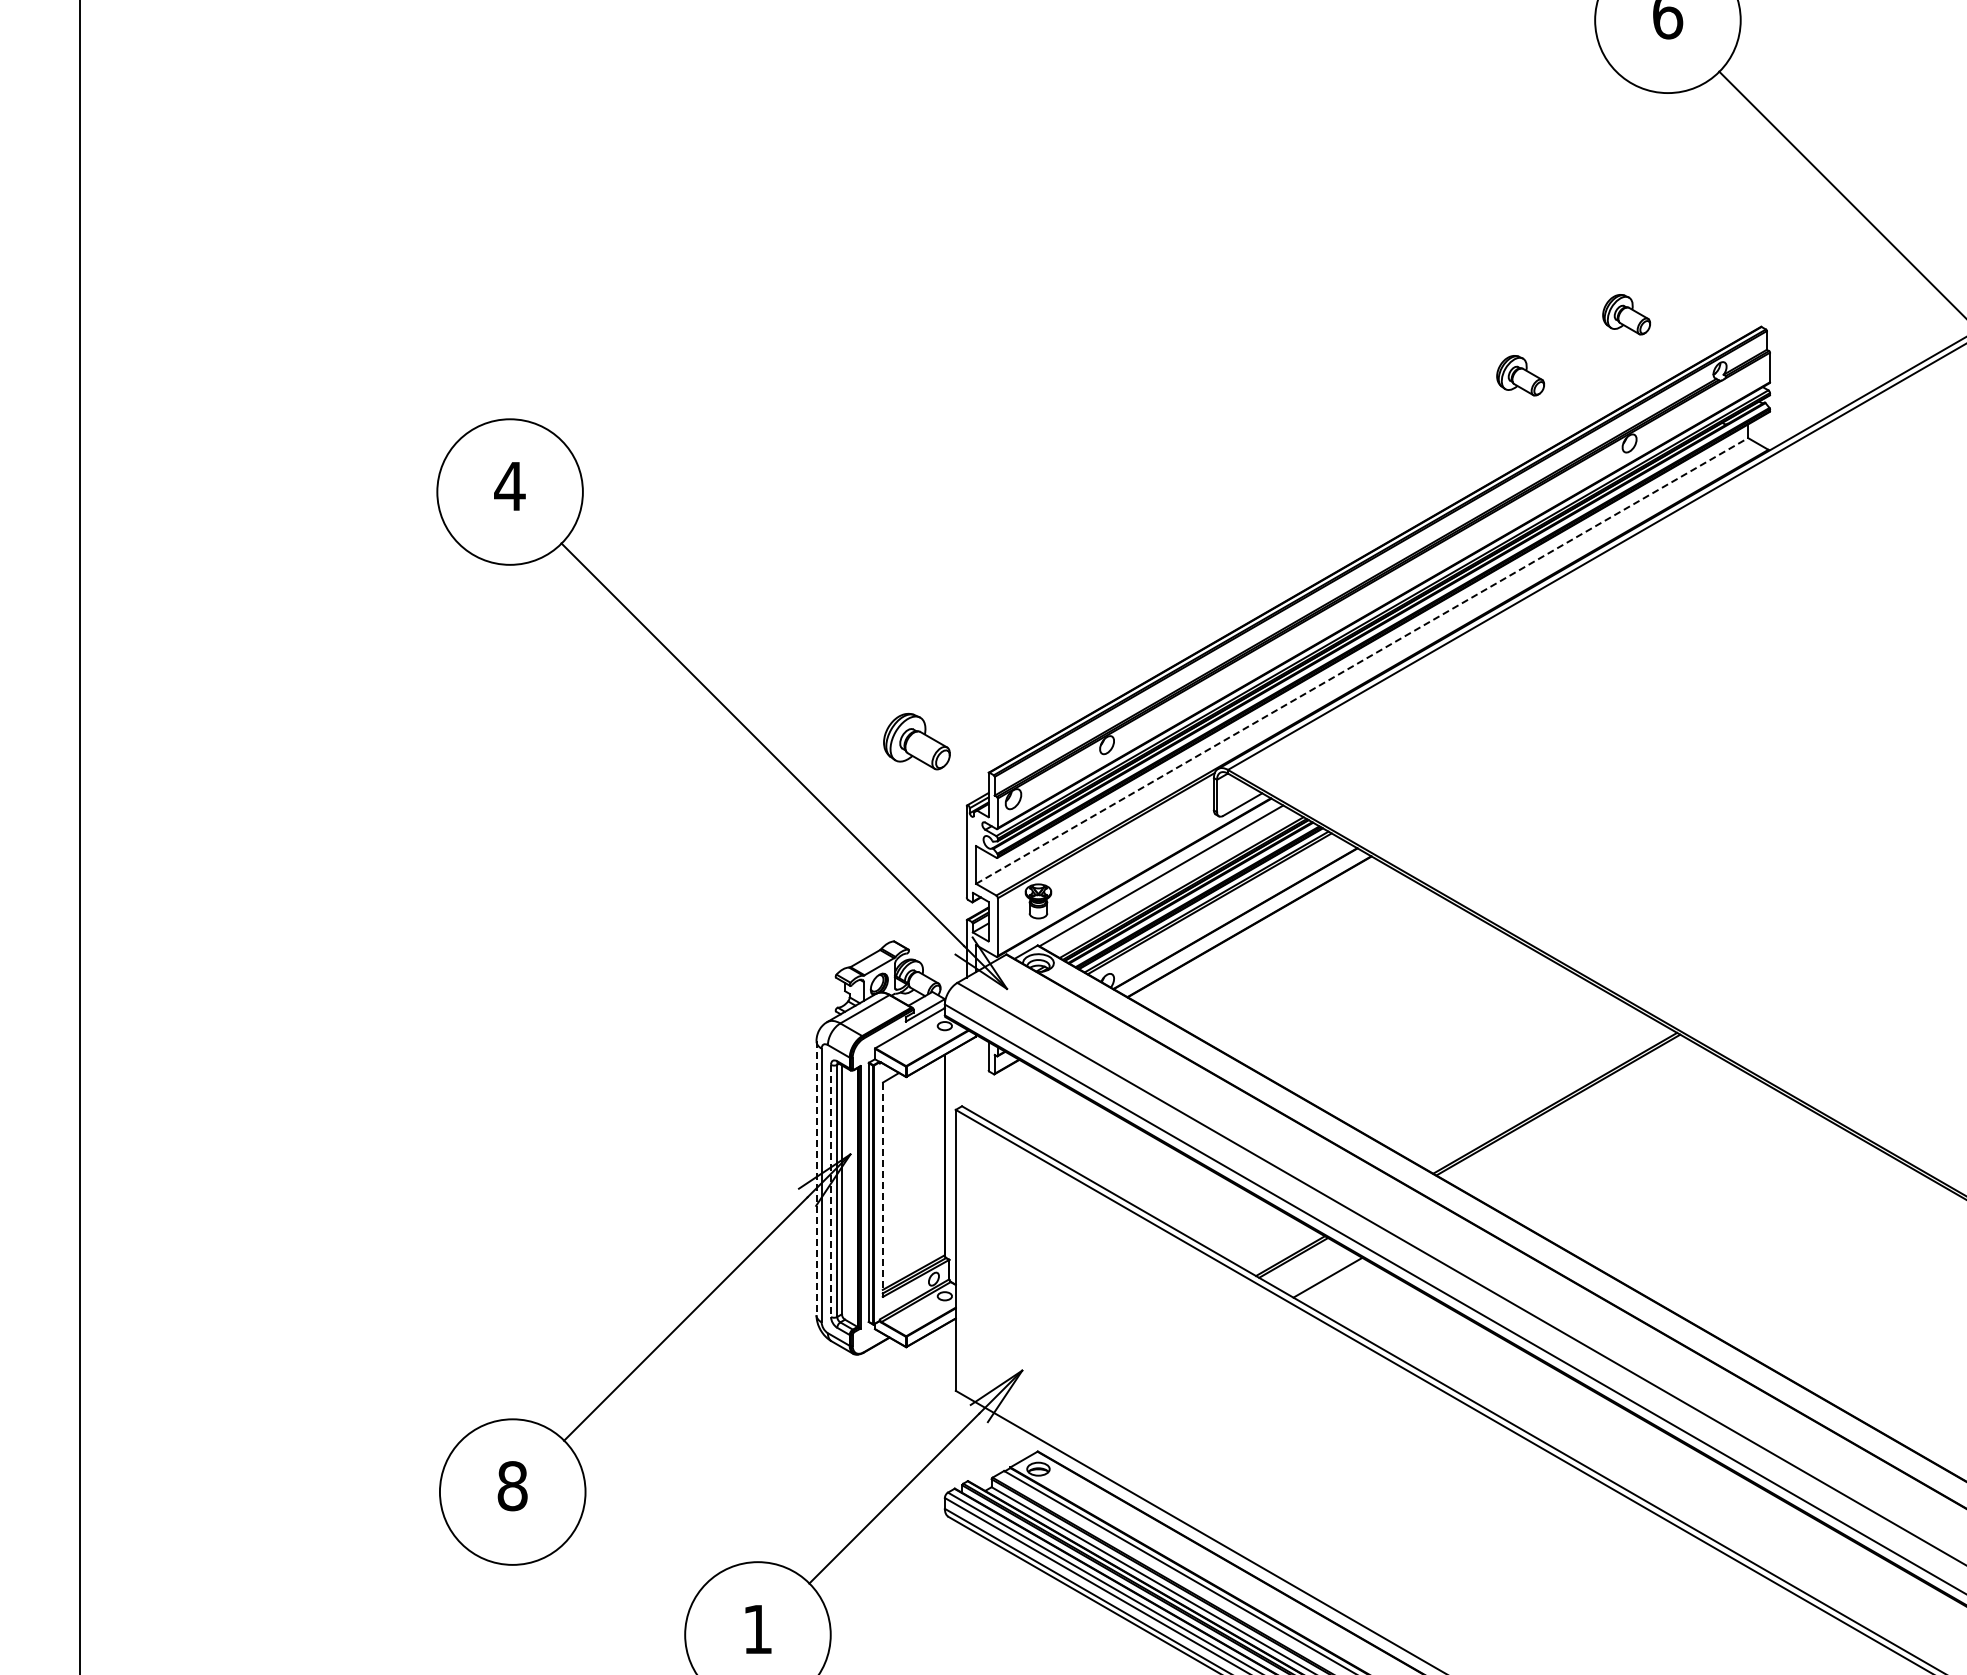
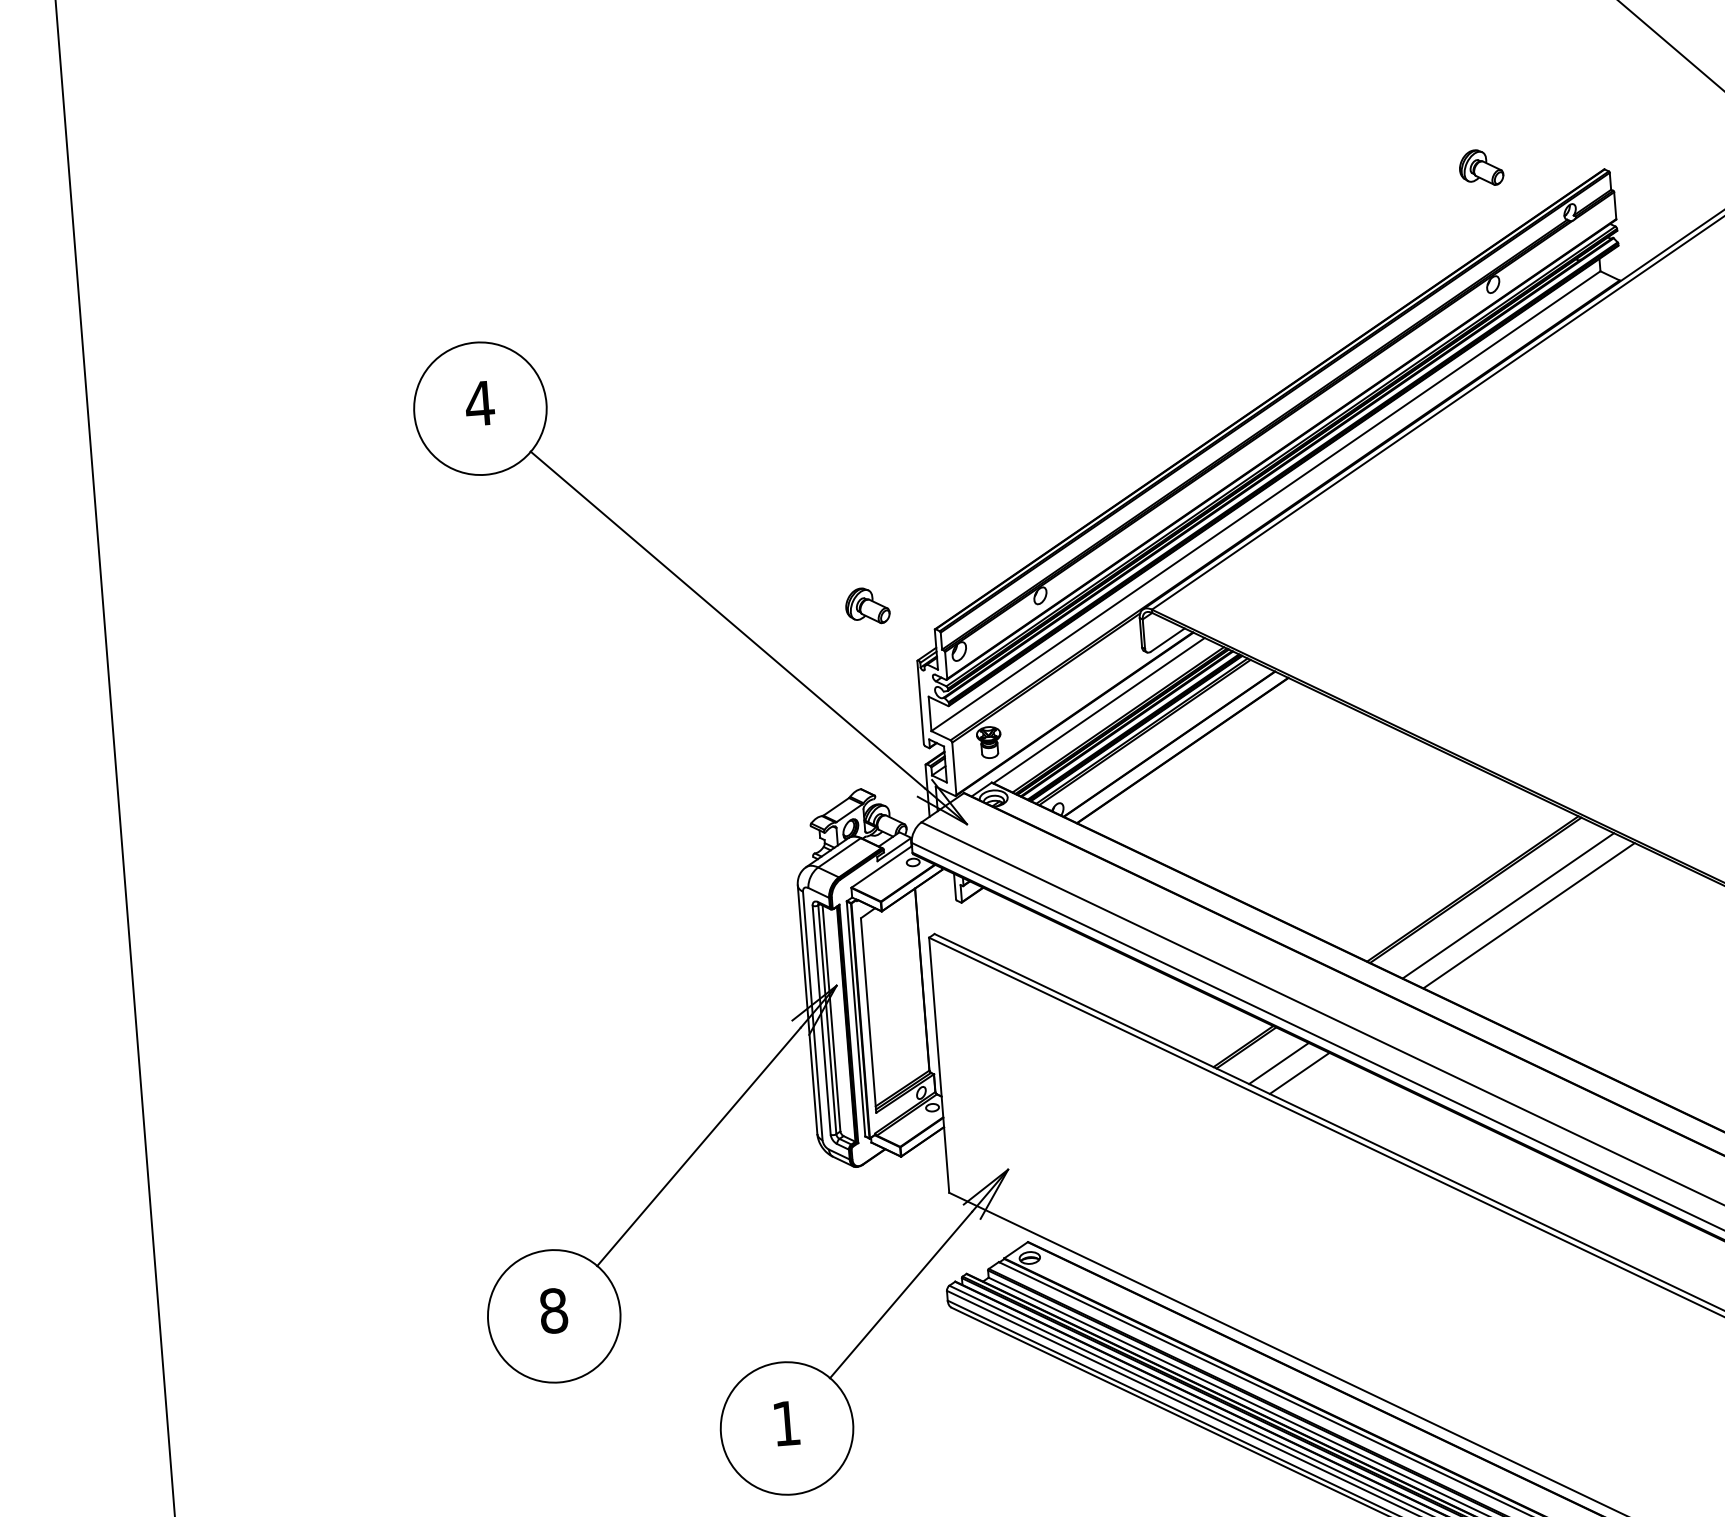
part: (1520, 375) -> (1389, 230), removed
line: (1362, 660) -> (1266, 500), dashed -> solid
part: (916, 741) -> (867, 606), size x0.71
line: (1592, 1124) -> (1508, 905), added
line: (1614, 1137) -> (1529, 915), added
line: (816, 1178) -> (807, 1009), dashed -> solid
line: (882, 1189) -> (868, 1015), dashed -> solid
line: (831, 1191) -> (822, 1020), dashed -> solid
line: (1349, 1290) -> (1299, 1073), added

